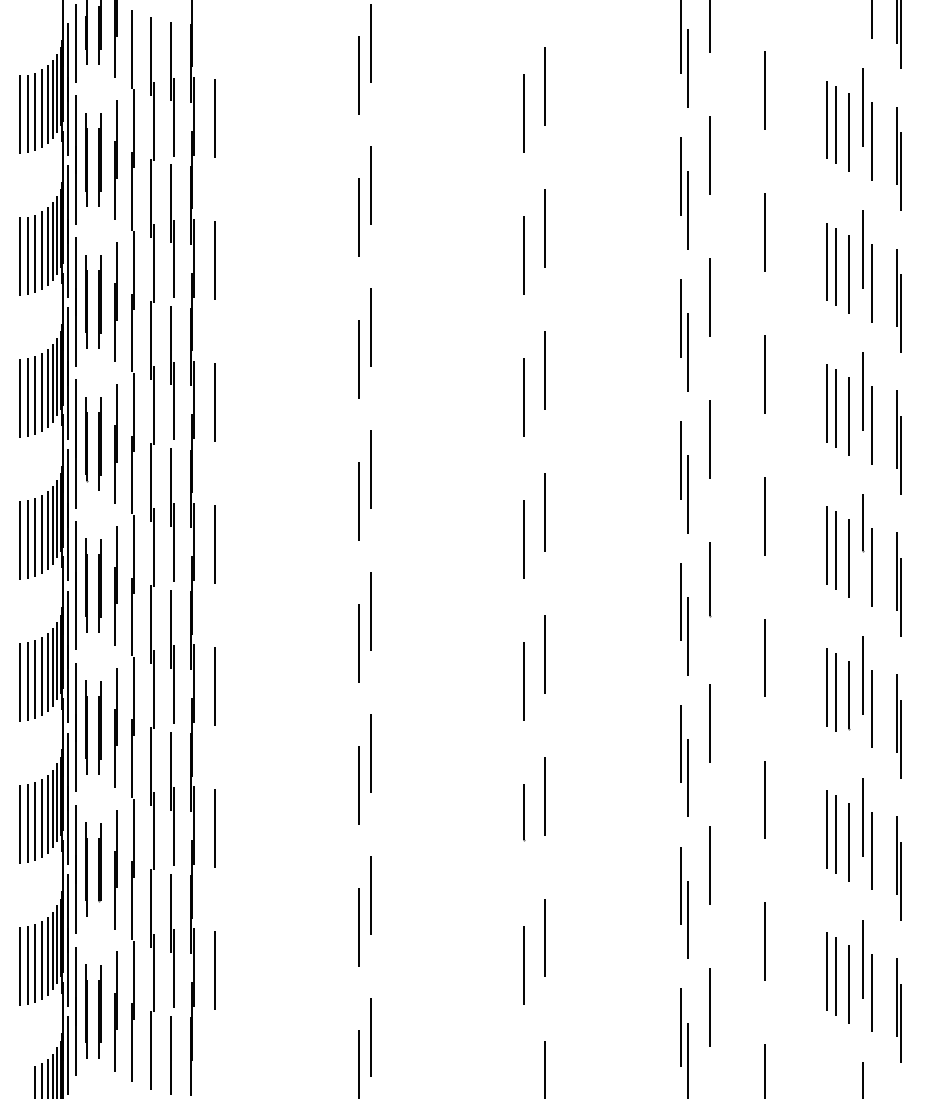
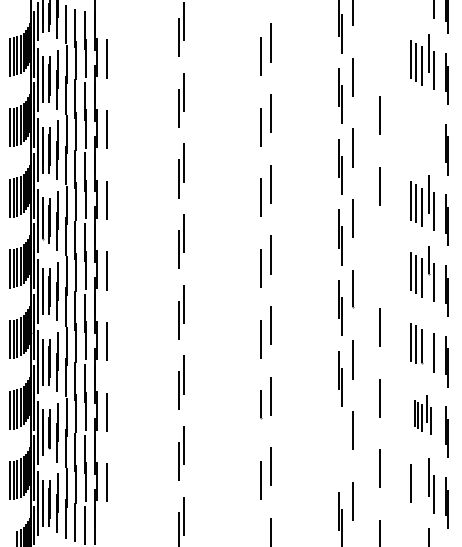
line: (764, 89) -> (380, 44), removed
part: (849, 266) -> (422, 132), removed
line: (764, 515) -> (380, 256), removed
line: (863, 674) -> (429, 335), removed
part: (849, 832) -> (422, 414), size x0.7
part: (684, 901) -> (340, 448), removed
line: (837, 975) -> (416, 485), removed
line: (849, 983) -> (422, 489), removed

